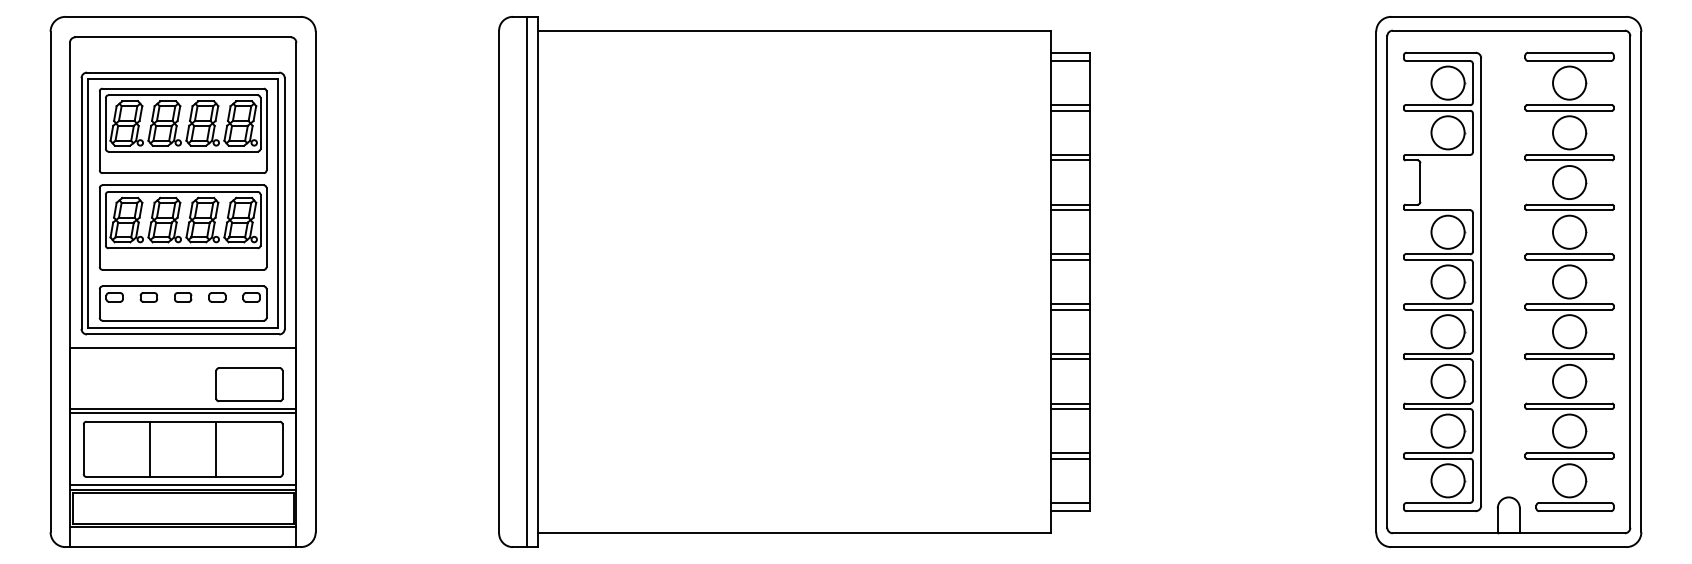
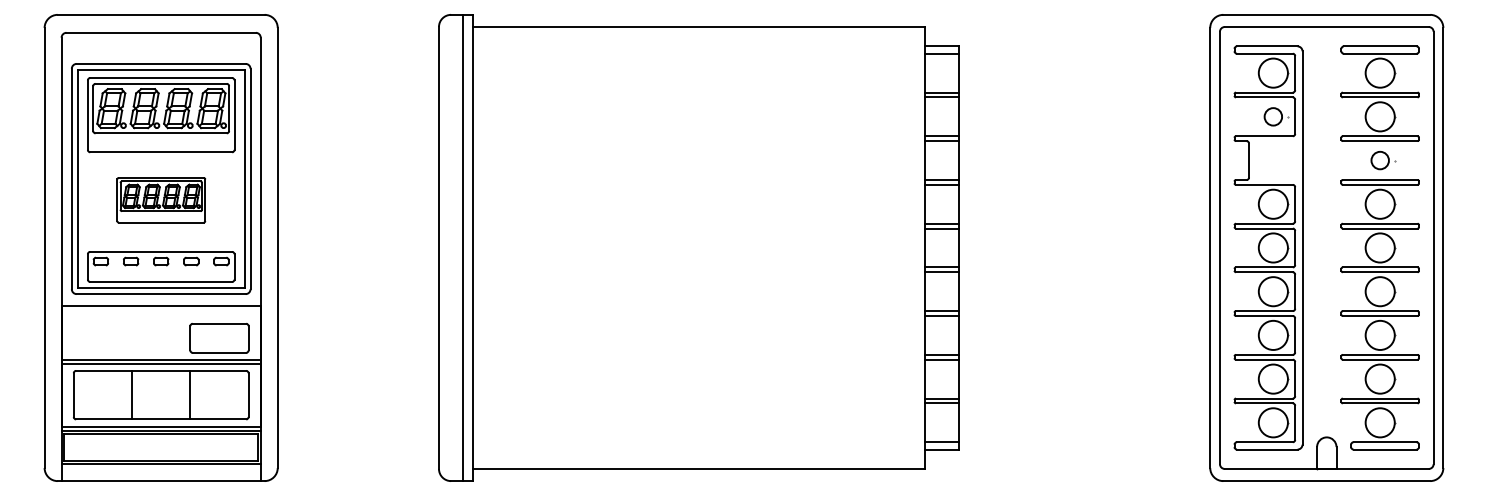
circle: (1447, 132) -> (1272, 116), size x0.6
circle: (1568, 182) -> (1379, 160), size x0.6
part: (183, 227) -> (161, 200), size x0.6

